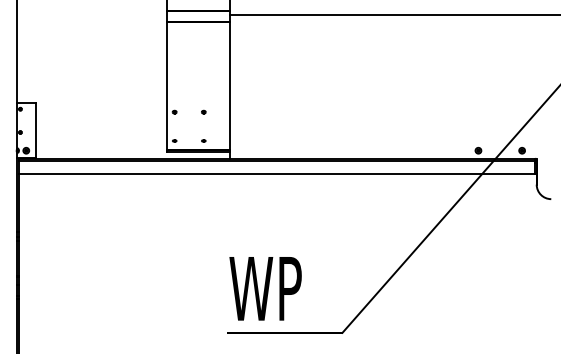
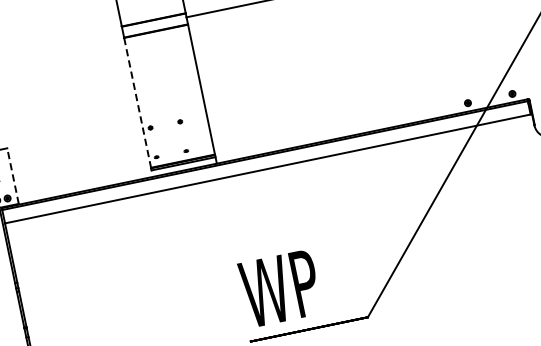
line: (167, 86) -> (137, 103), solid -> dashed
line: (35, 130) -> (12, 175), solid -> dashed

